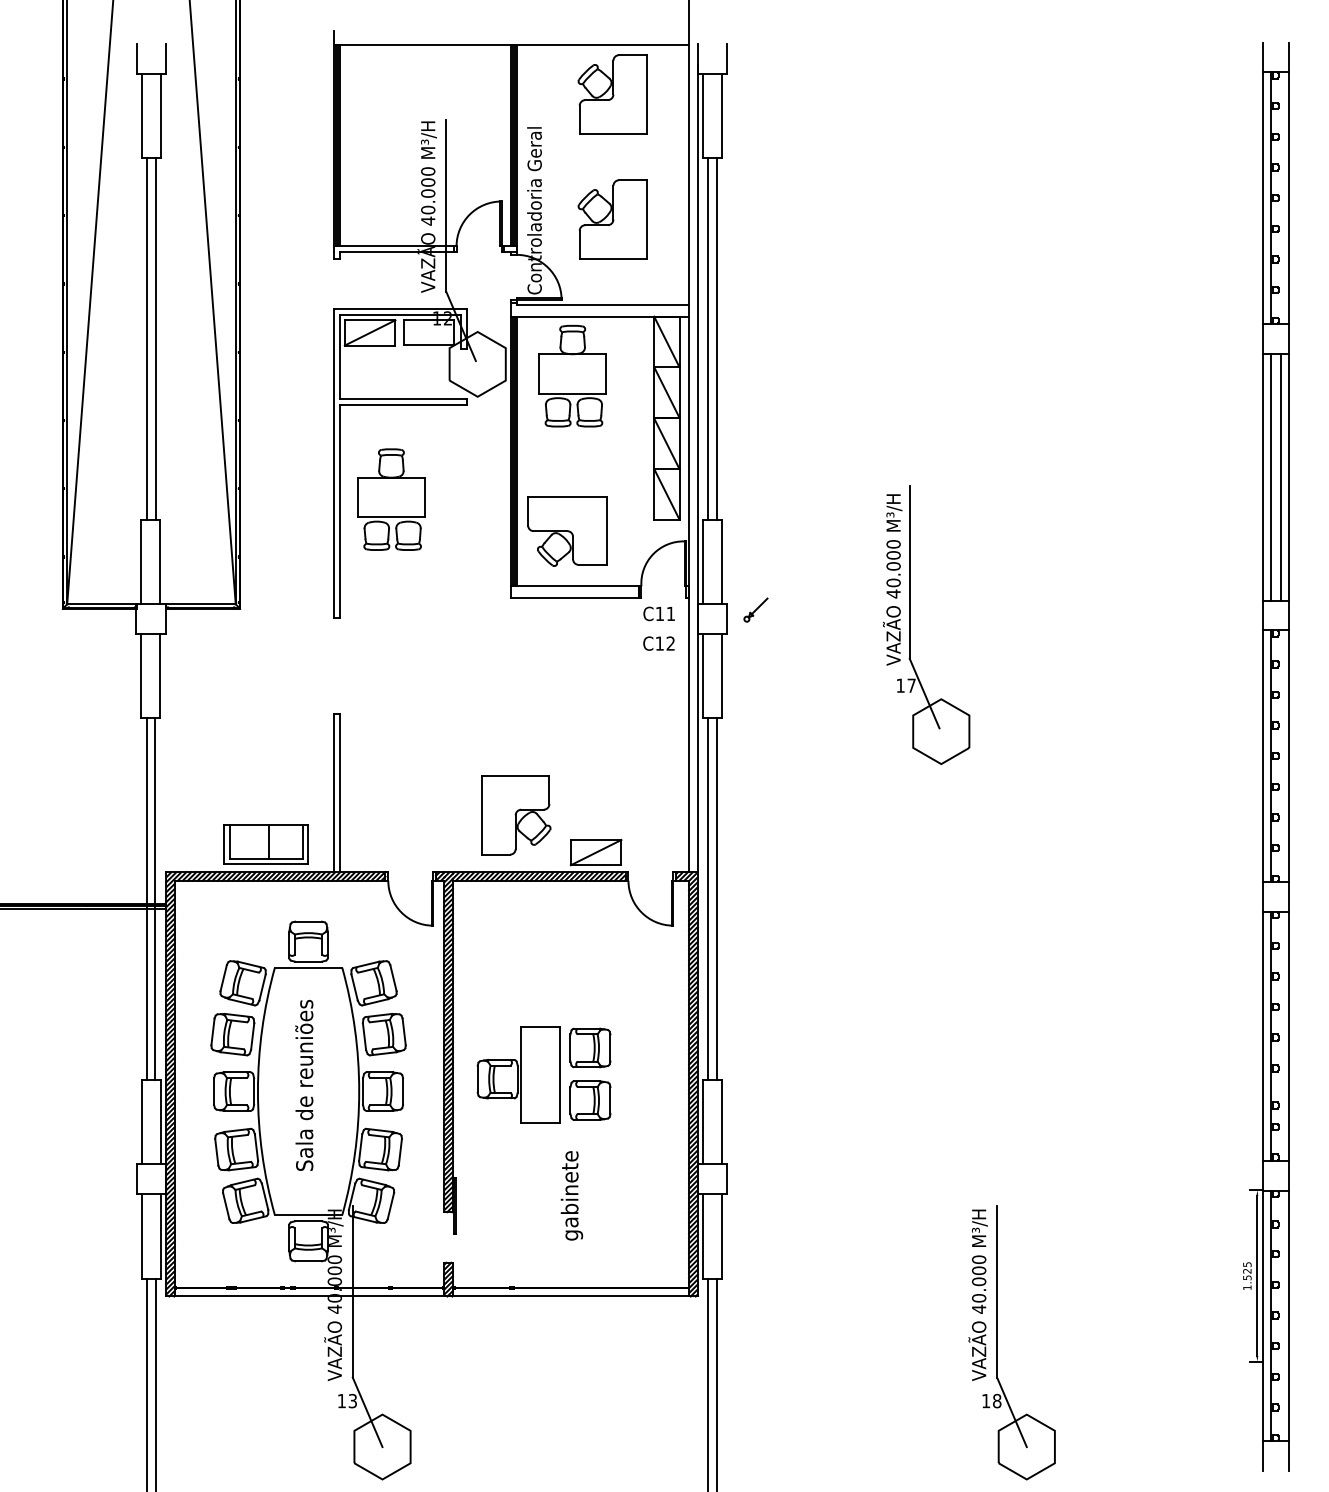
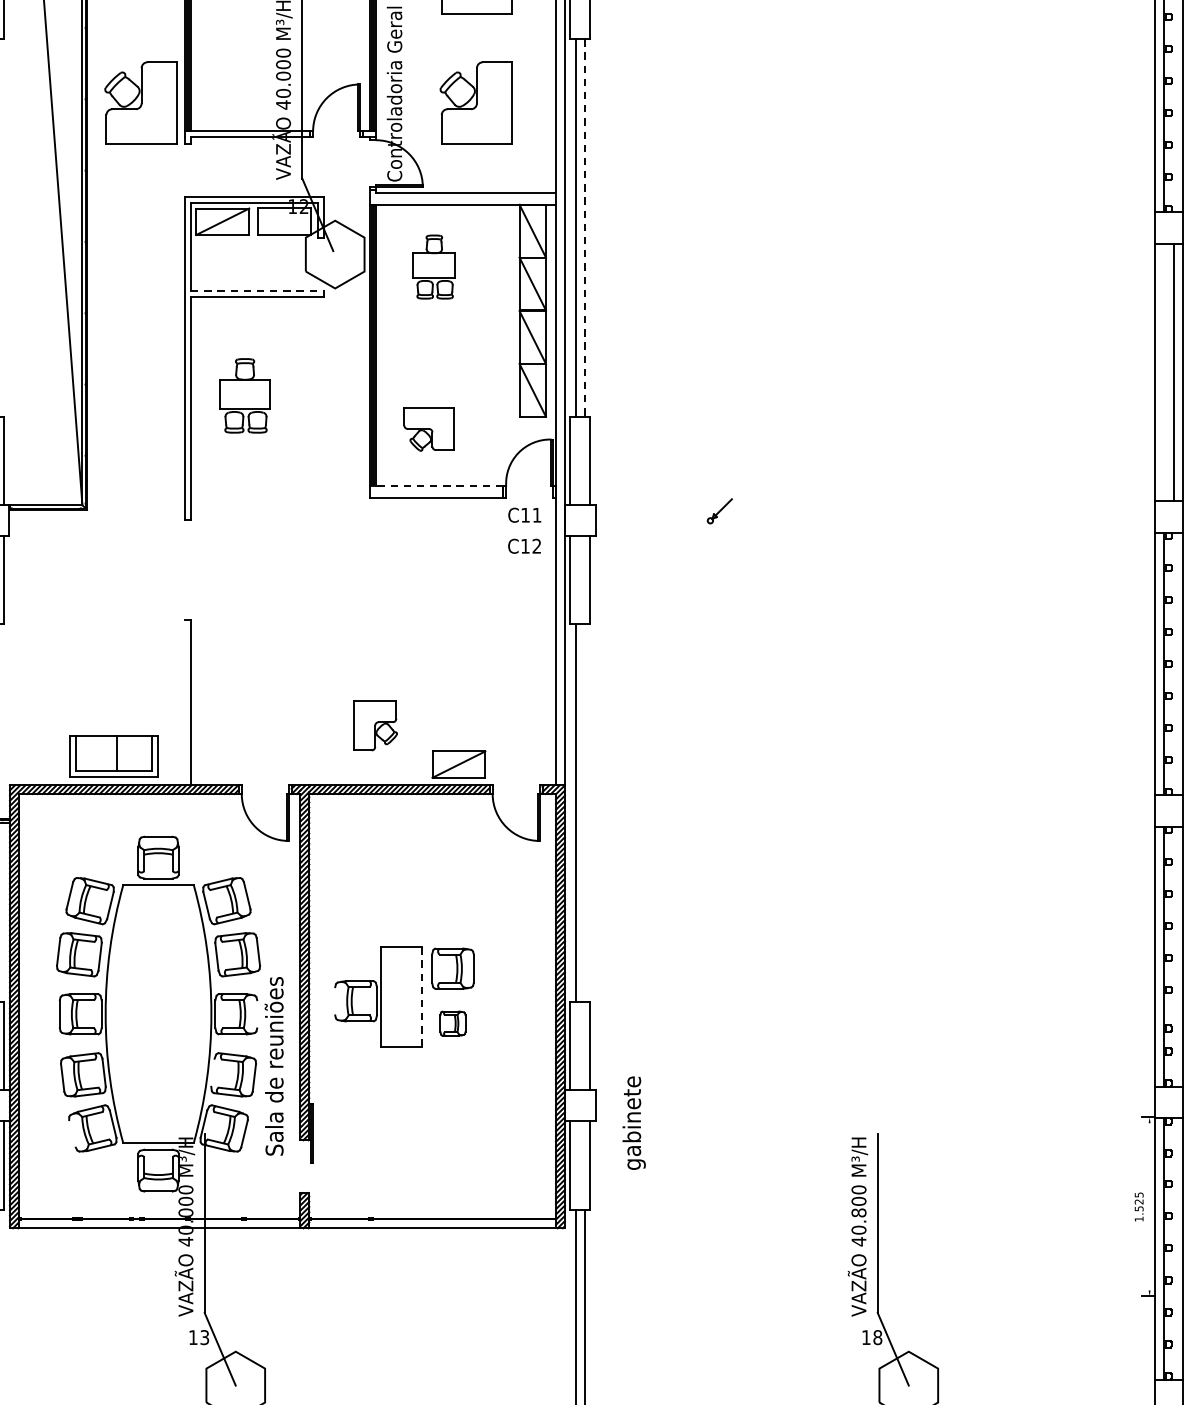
part: (291, 219) -> (140, 103), added
line: (716, 339) -> (584, 228), solid -> dashed
part: (572, 376) -> (434, 267), size x0.6
line: (403, 399) -> (257, 291), solid -> dashed
line: (1271, 476) -> (1164, 371), removed
part: (391, 499) -> (245, 395), size x0.7
part: (567, 531) -> (428, 429), size x0.6
line: (574, 586) -> (436, 486), solid -> dashed
part: (755, 609) -> (719, 510), moved
part: (910, 624) -> (787, 526), removed
line: (334, 792) -> (185, 701), removed
part: (516, 815) -> (375, 725), size x0.6
line: (716, 899) -> (584, 813), removed
line: (560, 1074) -> (421, 996), solid -> dashed
line: (477, 1078) -> (334, 1000), removed
text: (304, 1085) -> (274, 1066), moved
line: (403, 1091) -> (257, 1014), removed
part: (590, 1100) -> (453, 1023), size x0.6
line: (360, 1147) -> (212, 1072), removed
text: (571, 1195) -> (633, 1122), moved
line: (226, 1205) -> (72, 1133), removed
line: (1257, 1275) -> (1149, 1206), removed
text: (979, 1281) -> (859, 1212), .000 -> .800

